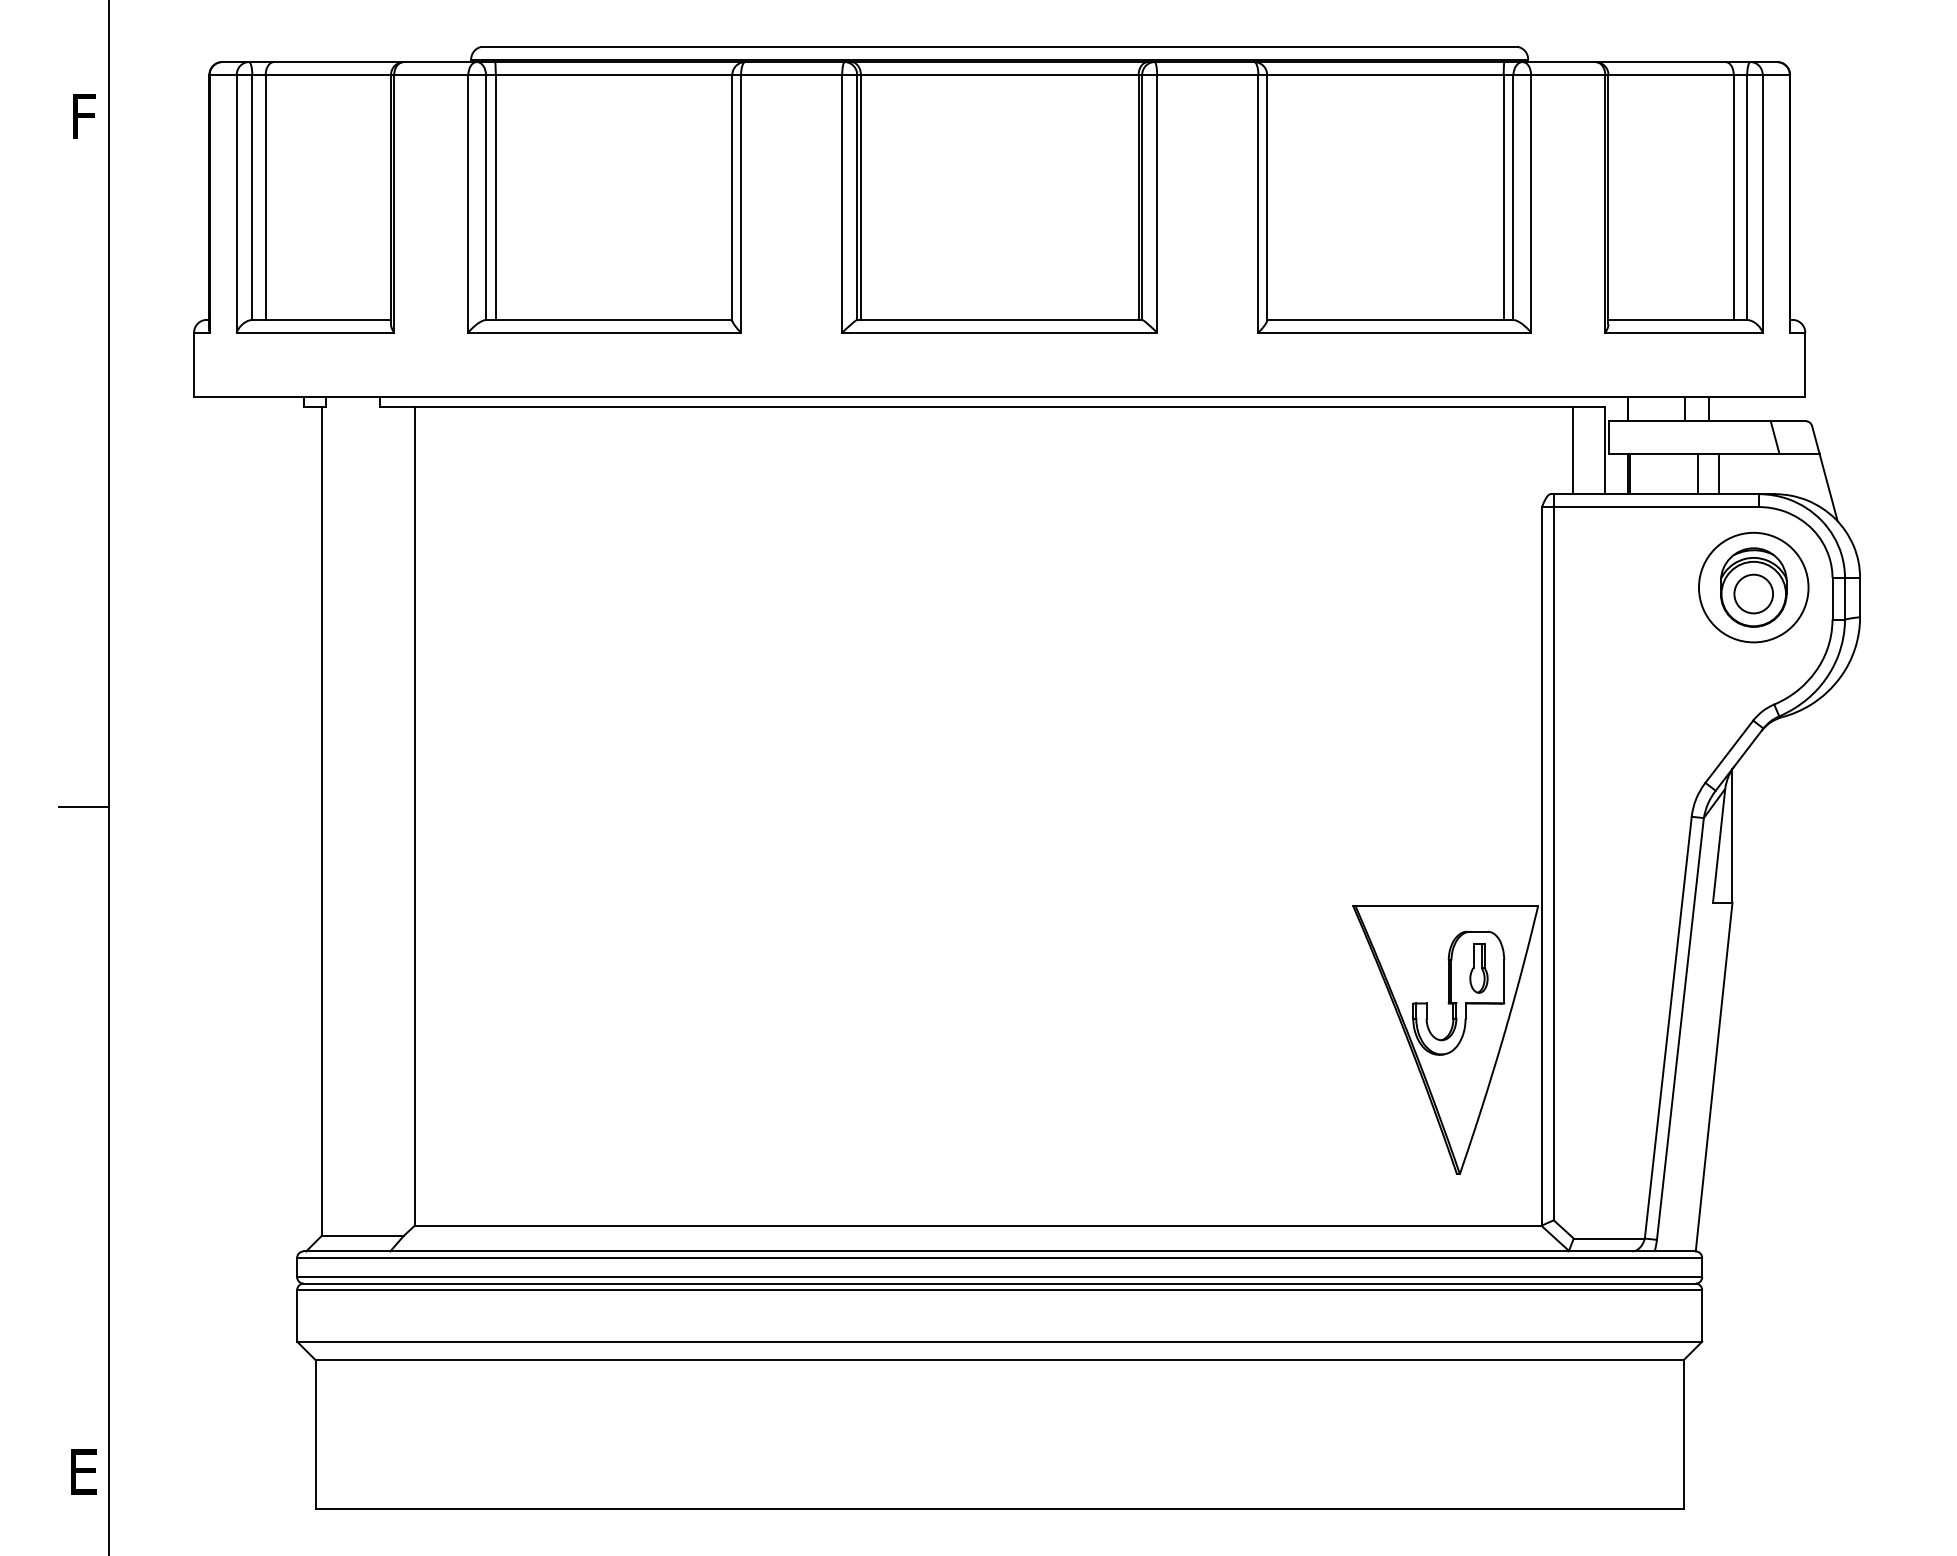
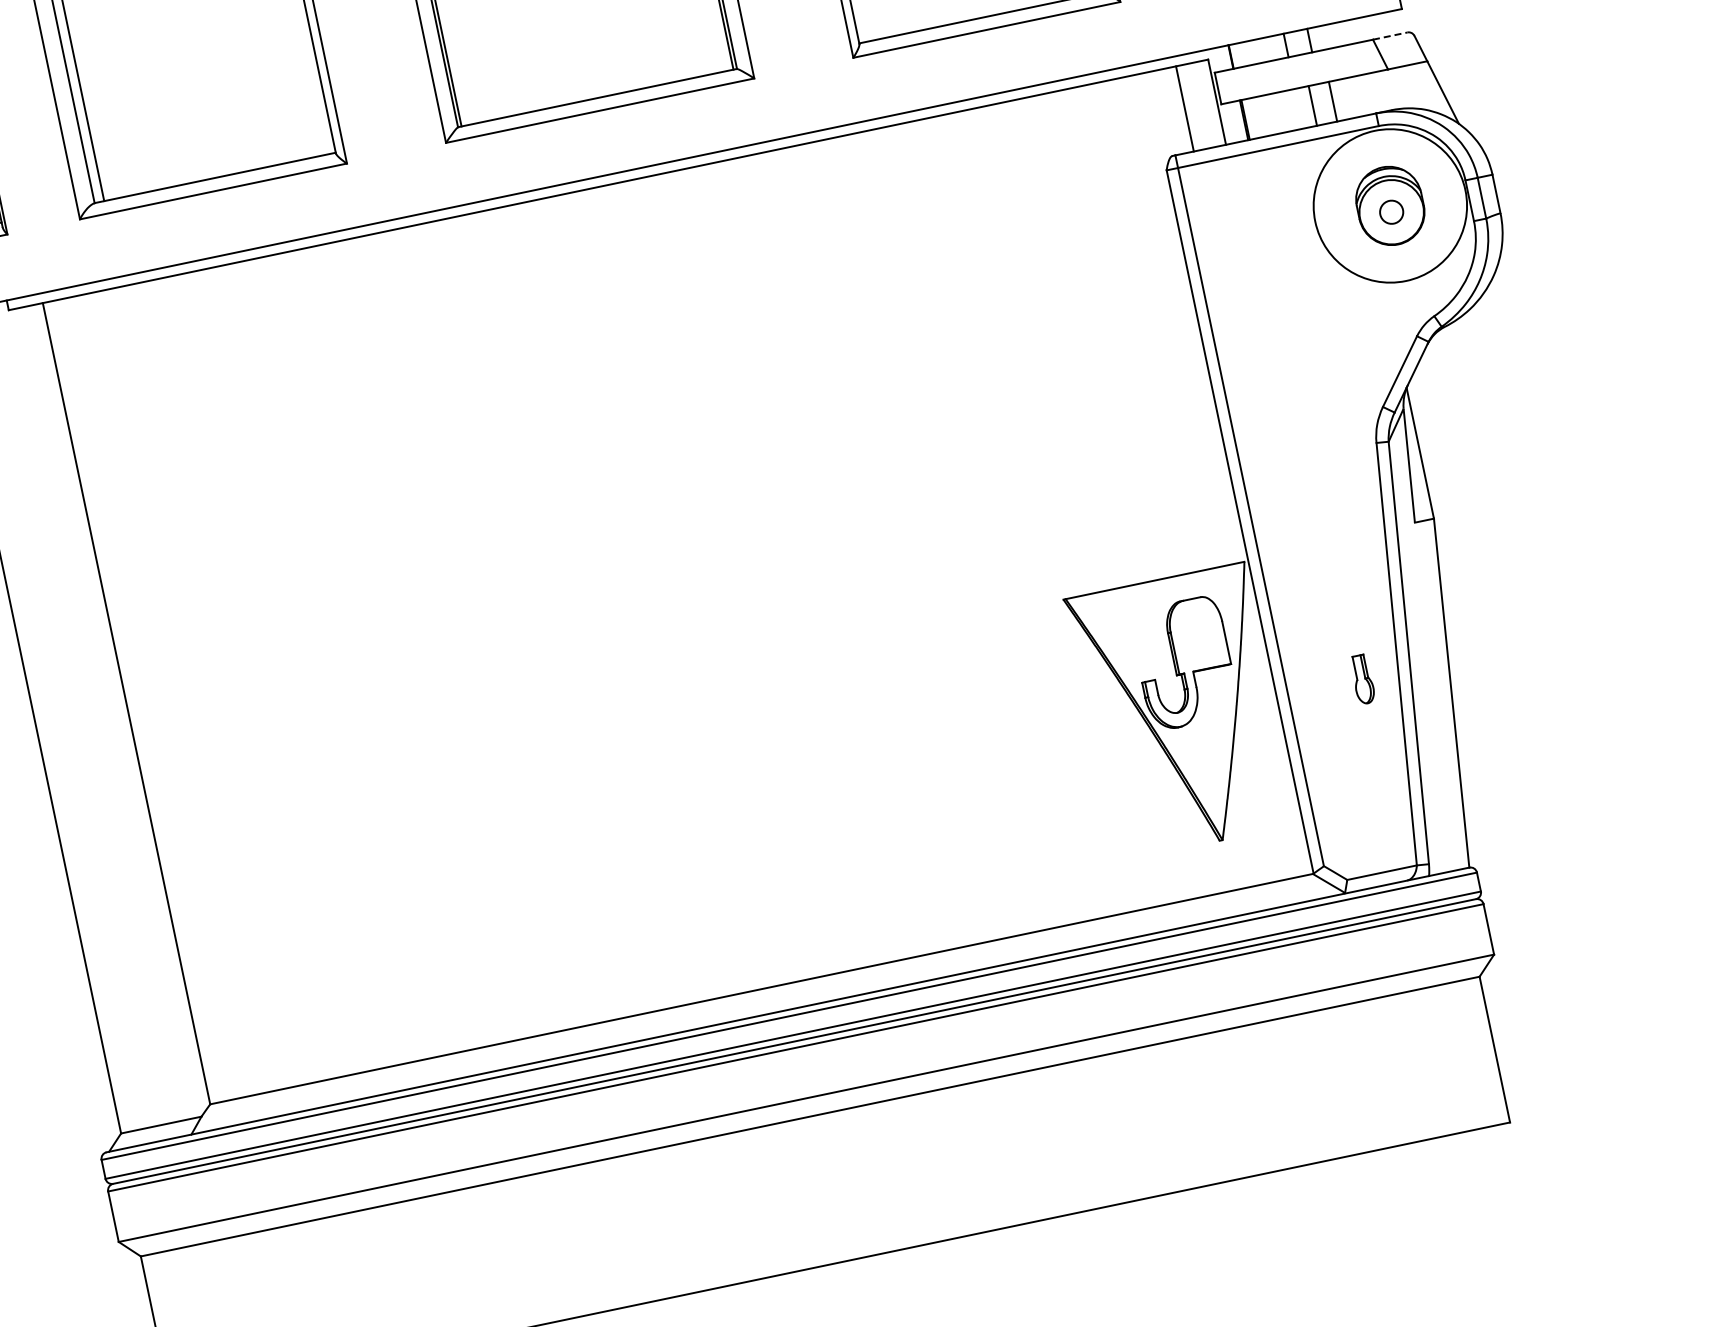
line: (1788, 421) -> (1390, 36), solid -> dashed
circle: (1753, 587) -> (1390, 205), size x1.4
circle: (1753, 593) -> (1391, 211), size x0.6
part: (1478, 968) -> (1362, 679), moved

